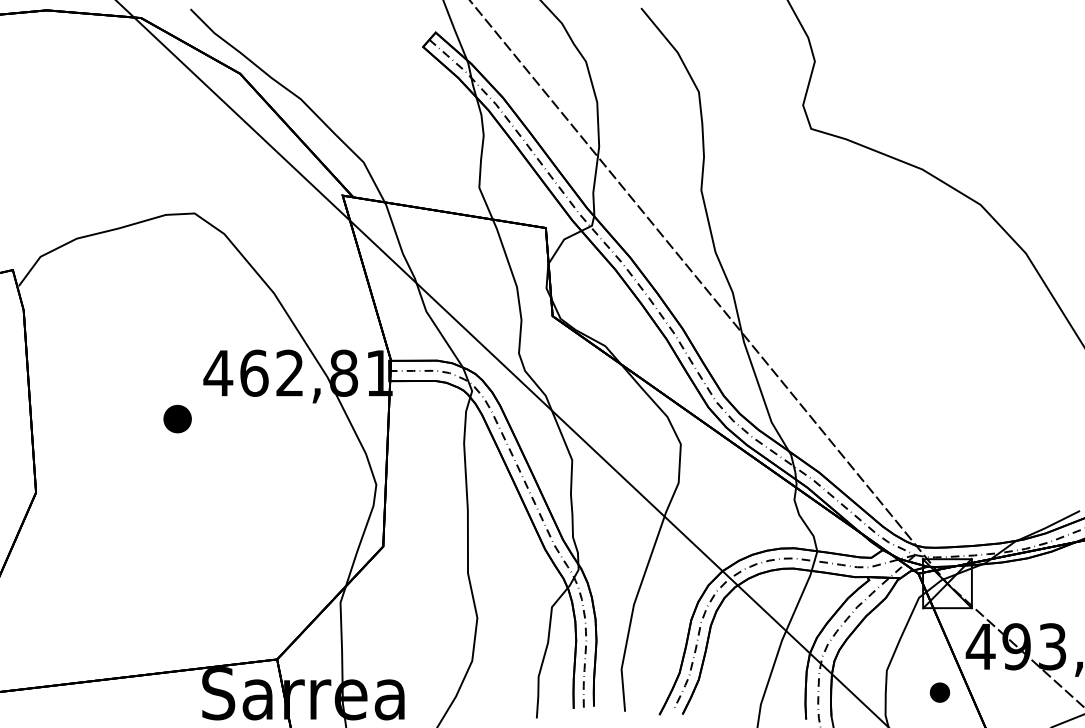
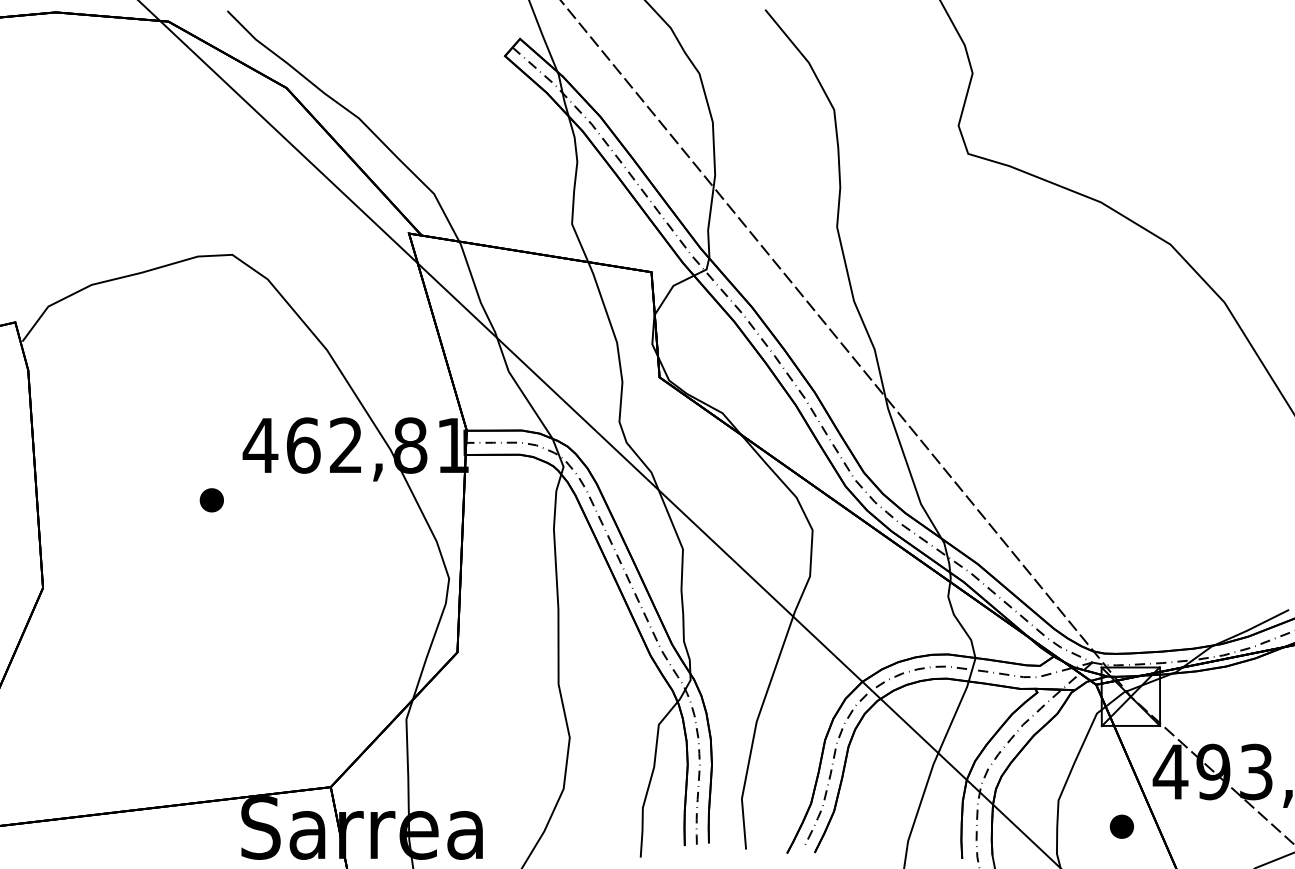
part: (177, 419) -> (211, 500), size x0.71

